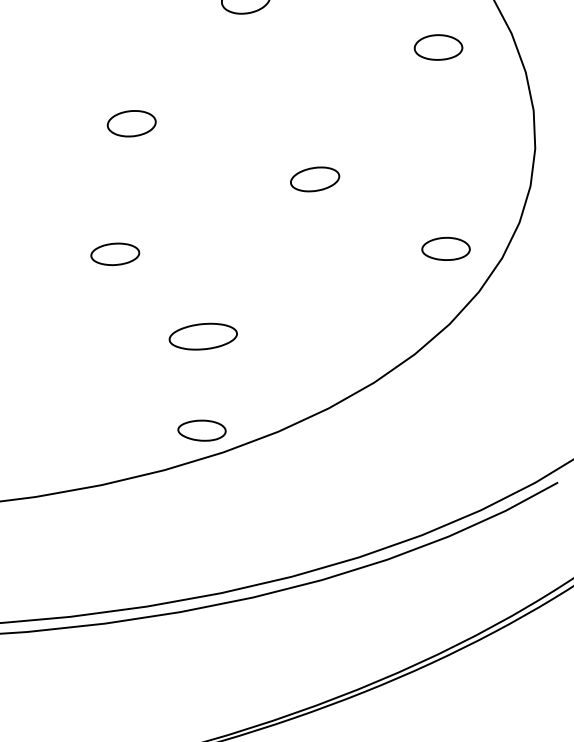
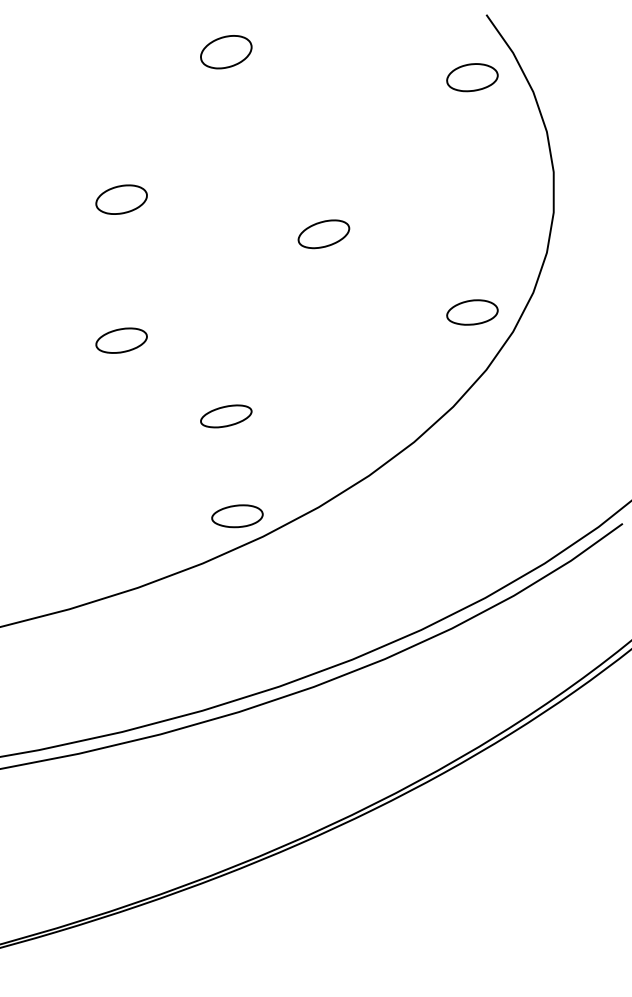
part: (438, 47) -> (472, 77), moved
part: (446, 248) -> (472, 312), moved
part: (203, 336) -> (226, 416), size x0.71

